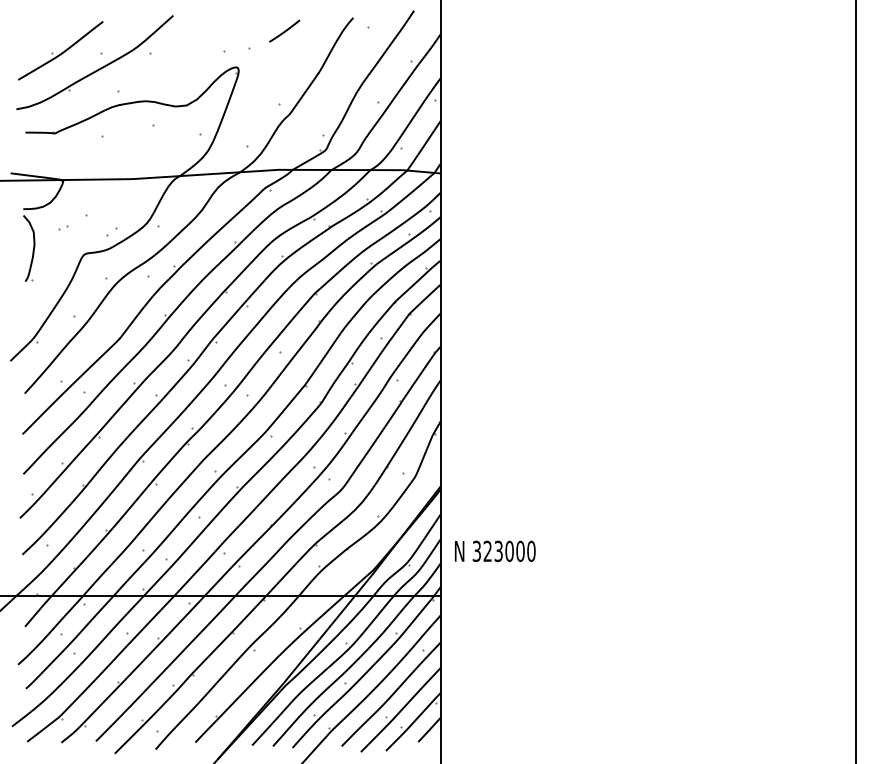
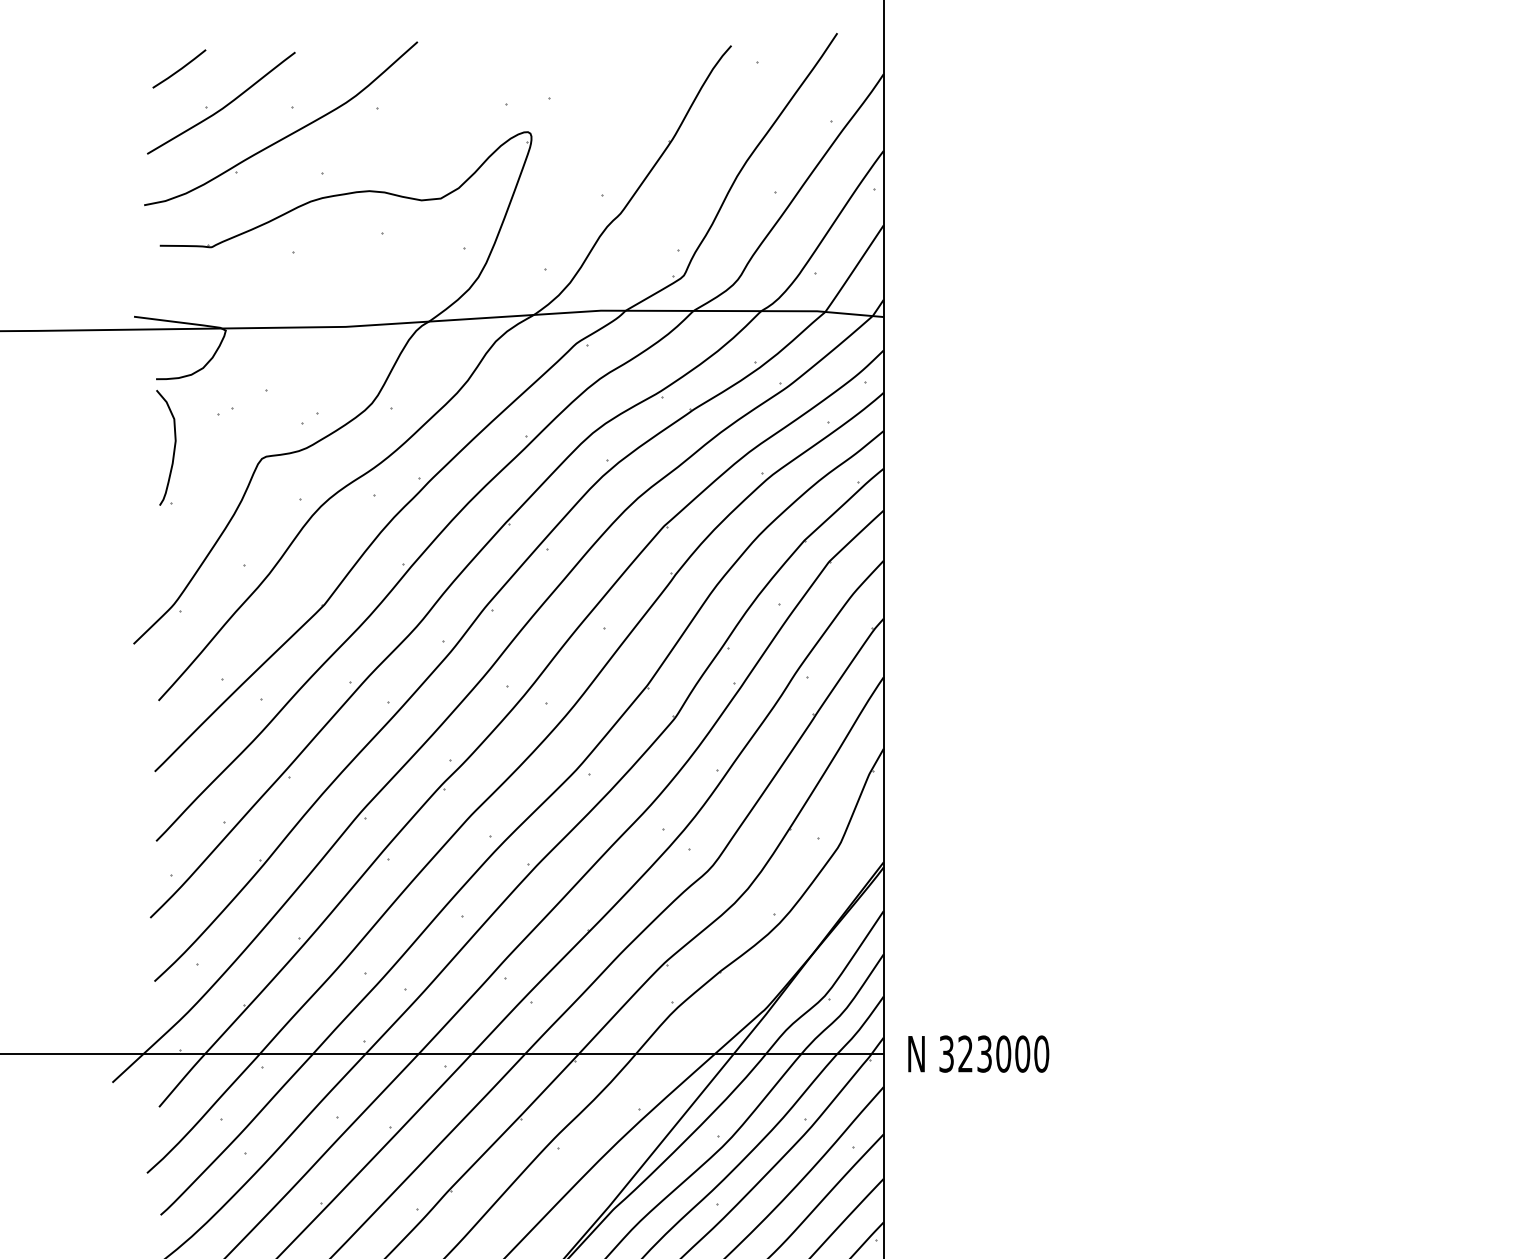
line: (284, 30) -> (179, 67), moved
text: (495, 550) -> (979, 1052), moved

